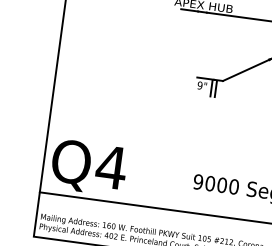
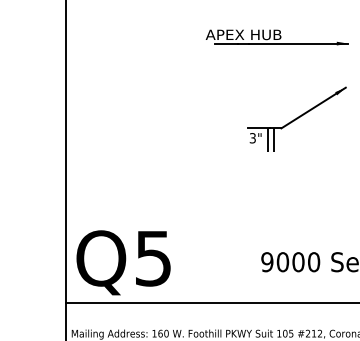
text: (199, 85) -> (252, 138), 9" -> 3"
text: (110, 167) -> (152, 258), Q4 -> Q5

